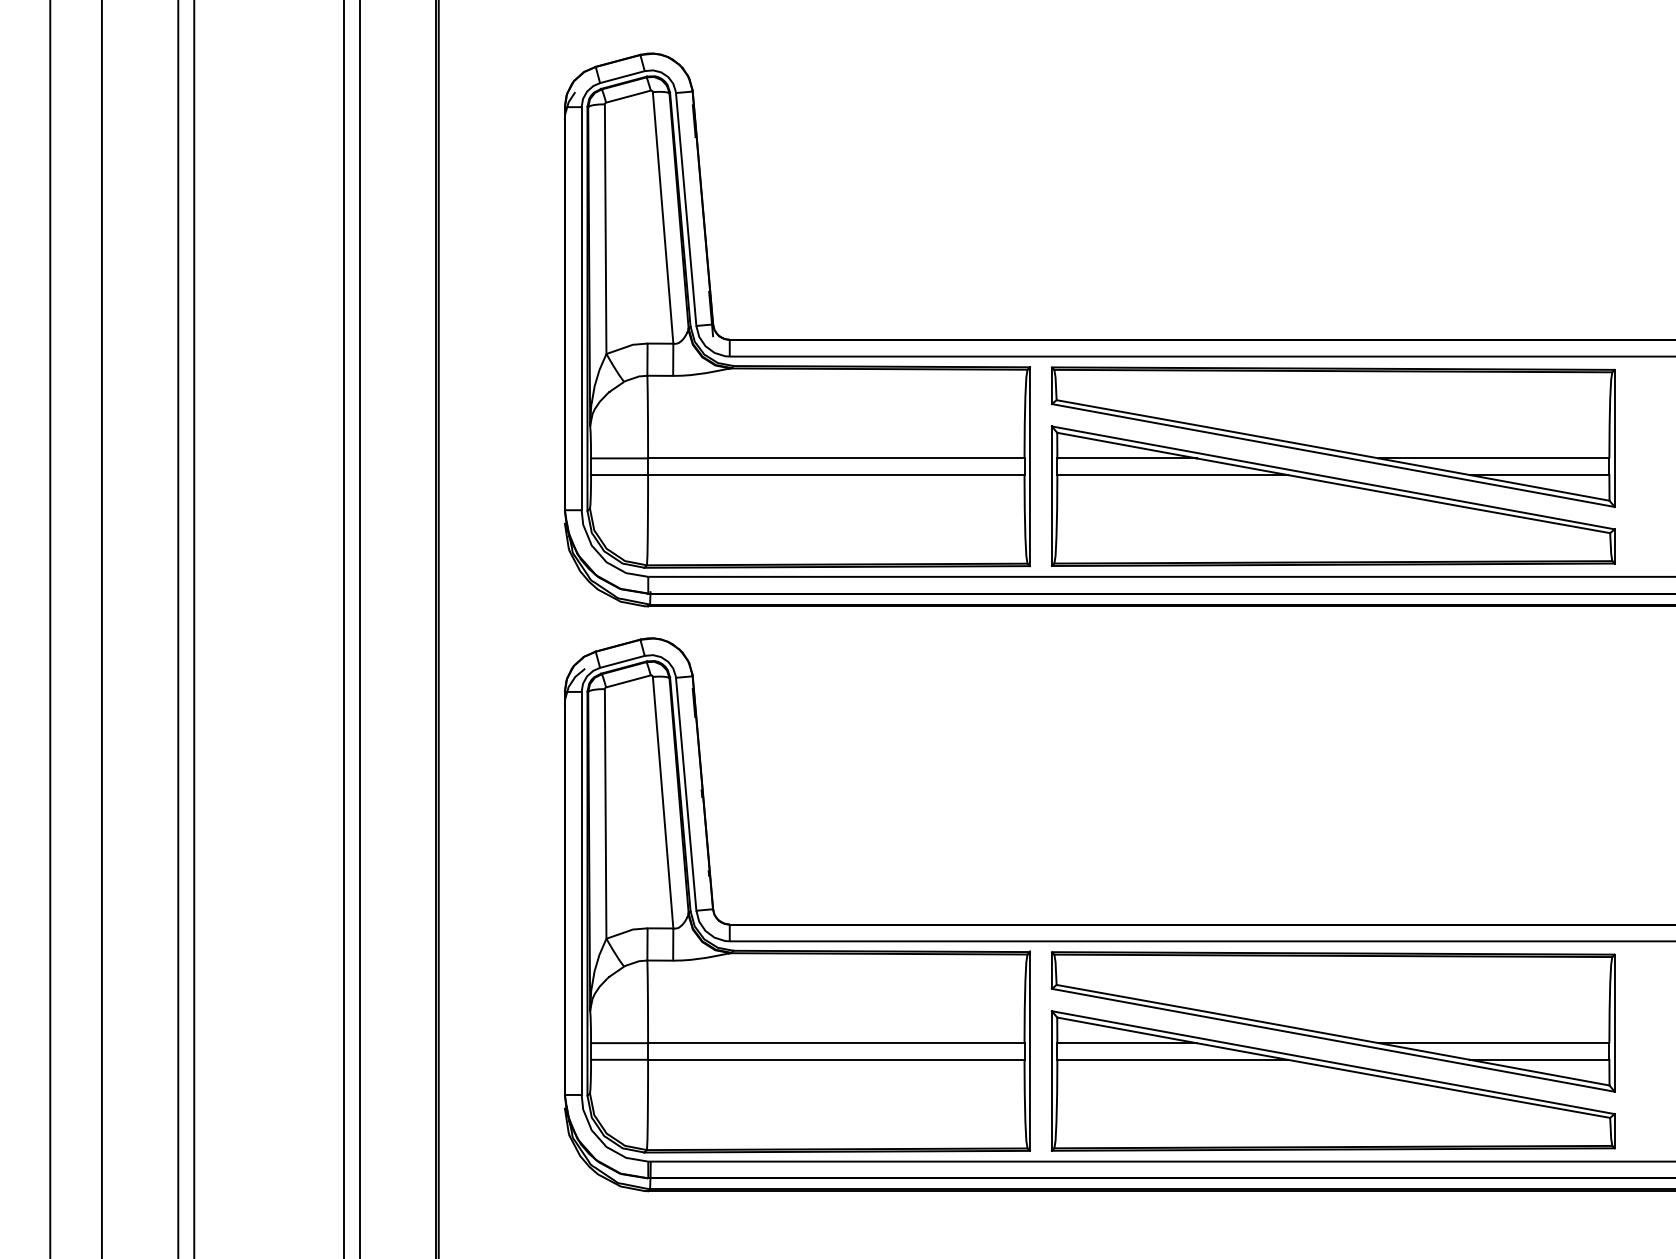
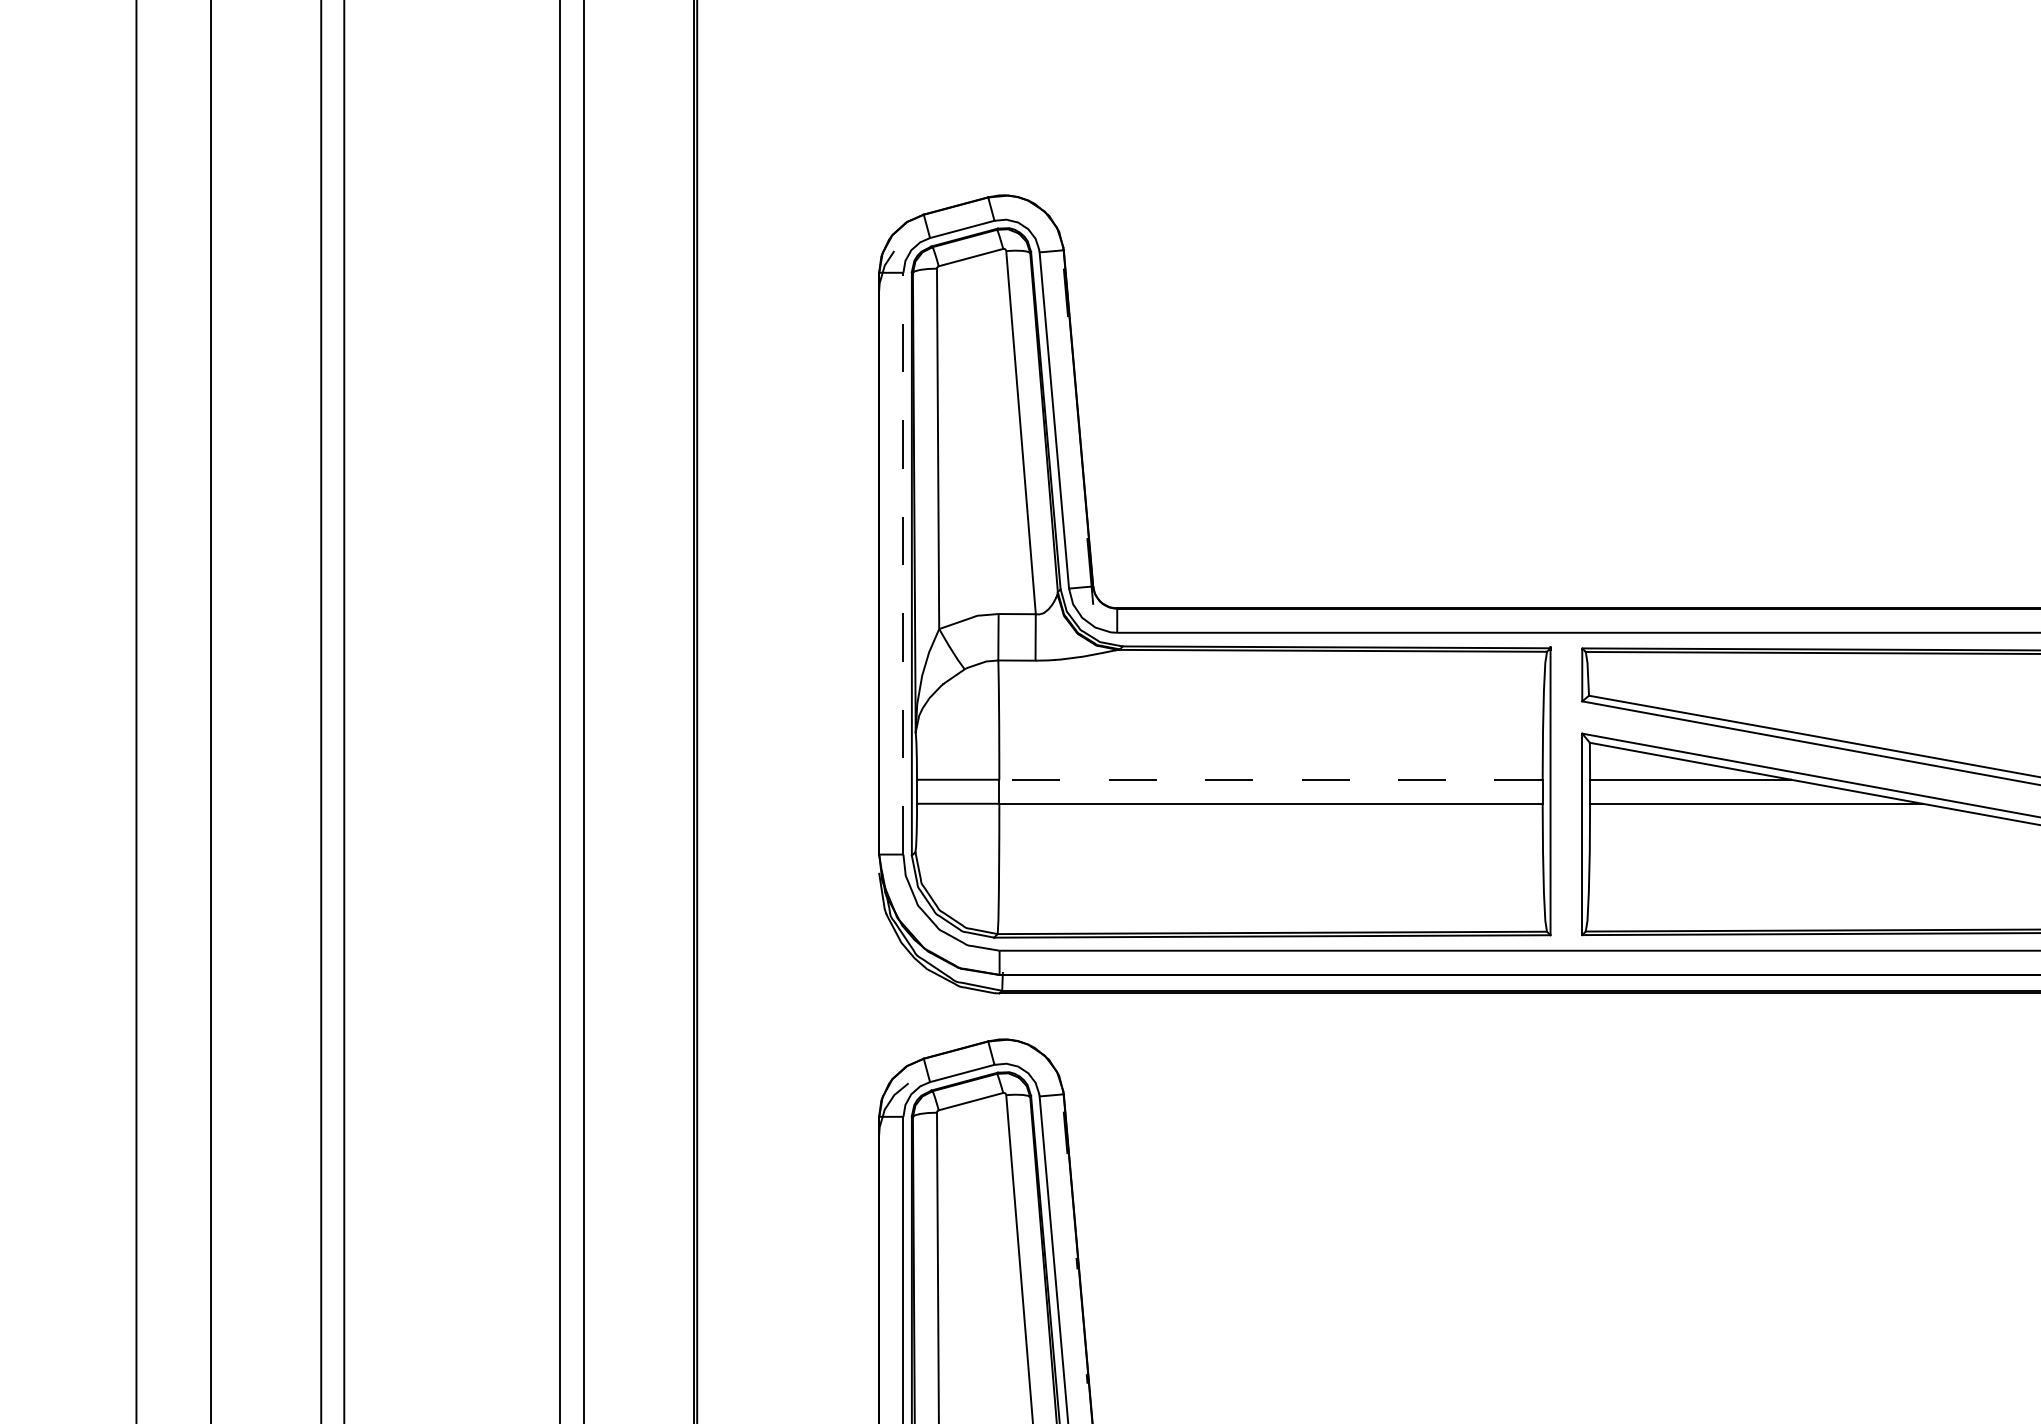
line: (581, 308) -> (903, 563), solid -> dashed
line: (835, 458) -> (1269, 779), solid -> dashed

